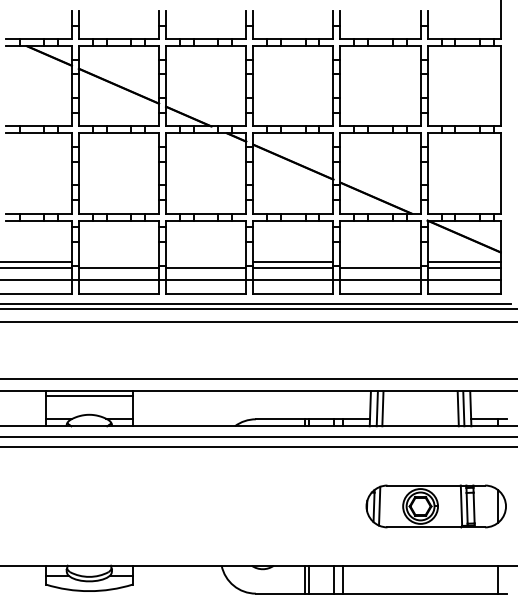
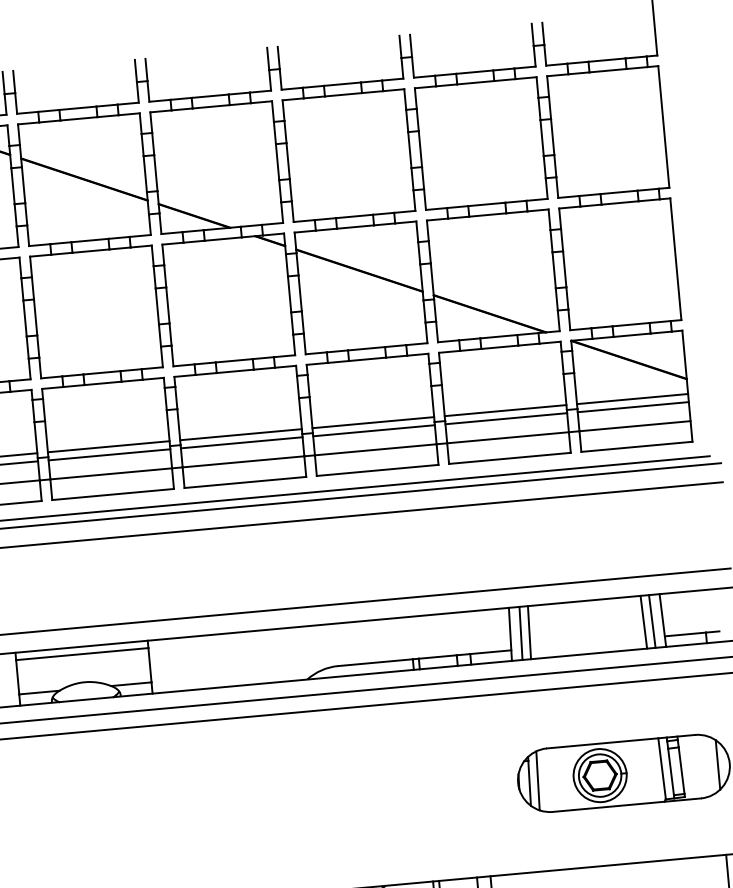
line: (118, 262) -> (108, 447), added
line: (206, 262) -> (241, 434), added
line: (380, 262) -> (505, 410), added

